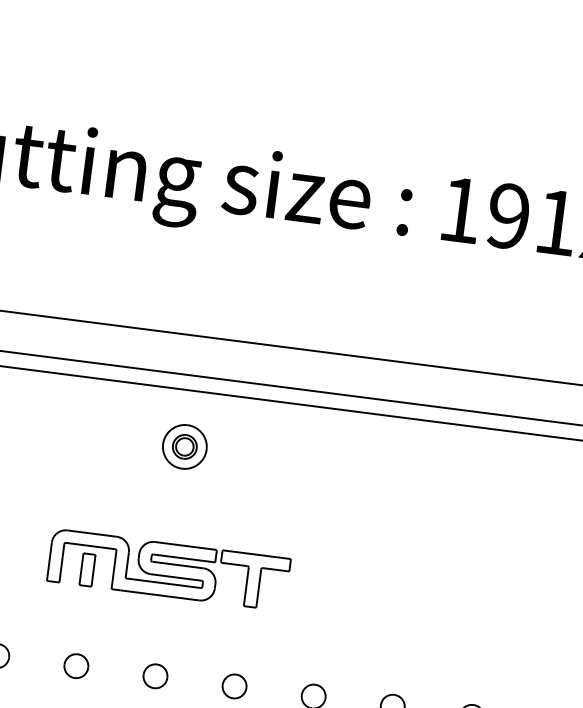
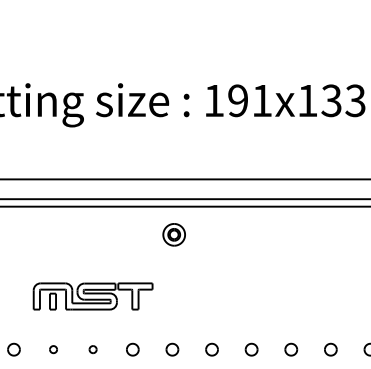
part: (183, 446) -> (173, 234), moved
part: (76, 665) -> (53, 349), size x0.6
part: (154, 675) -> (92, 349), size x0.6

